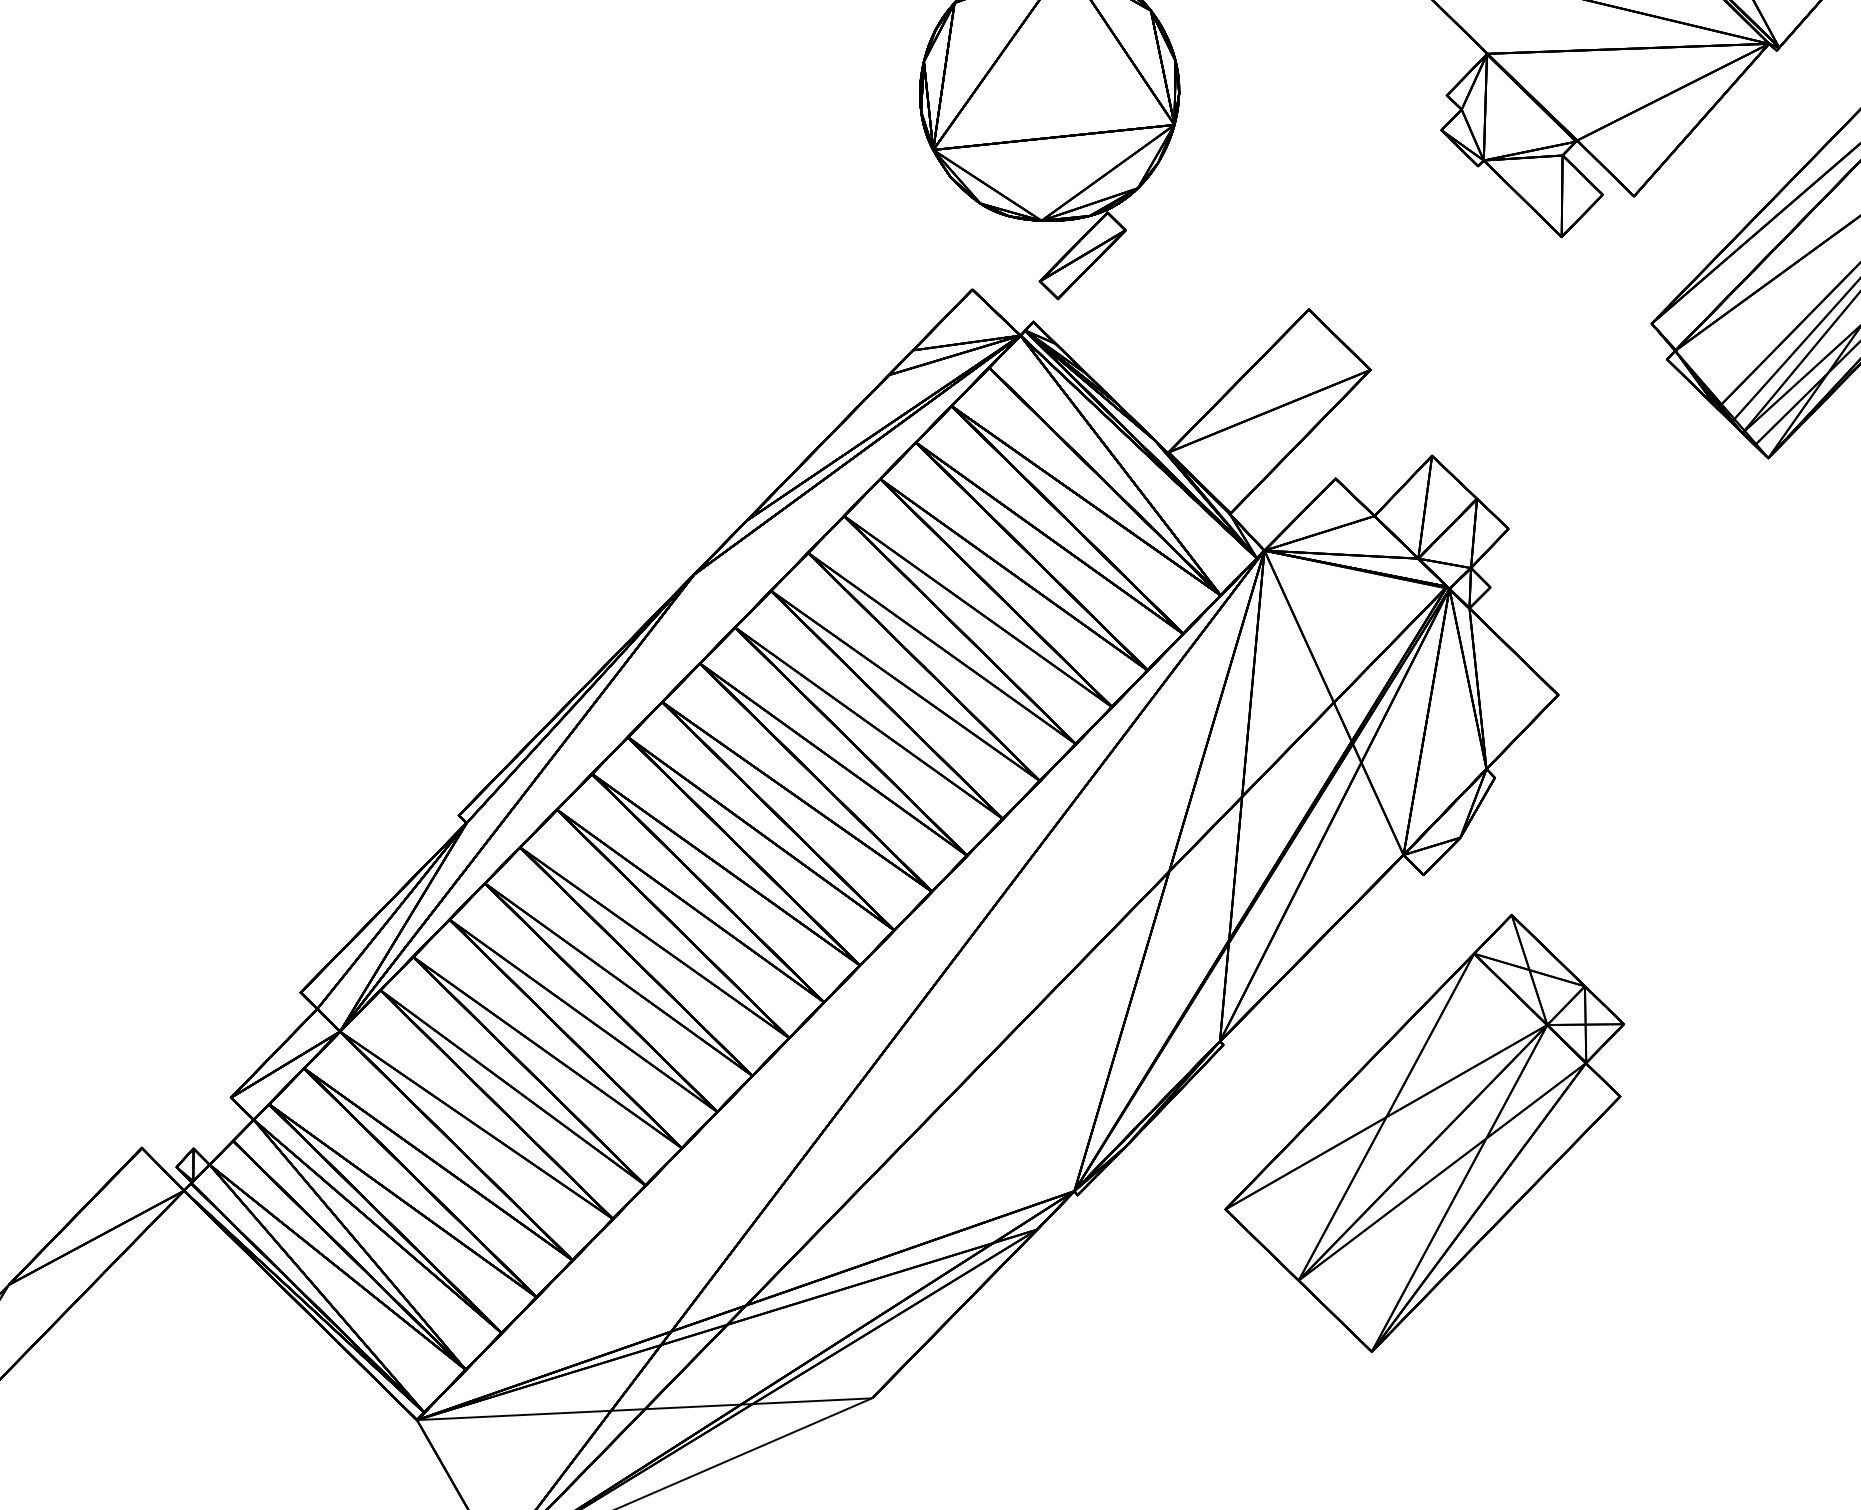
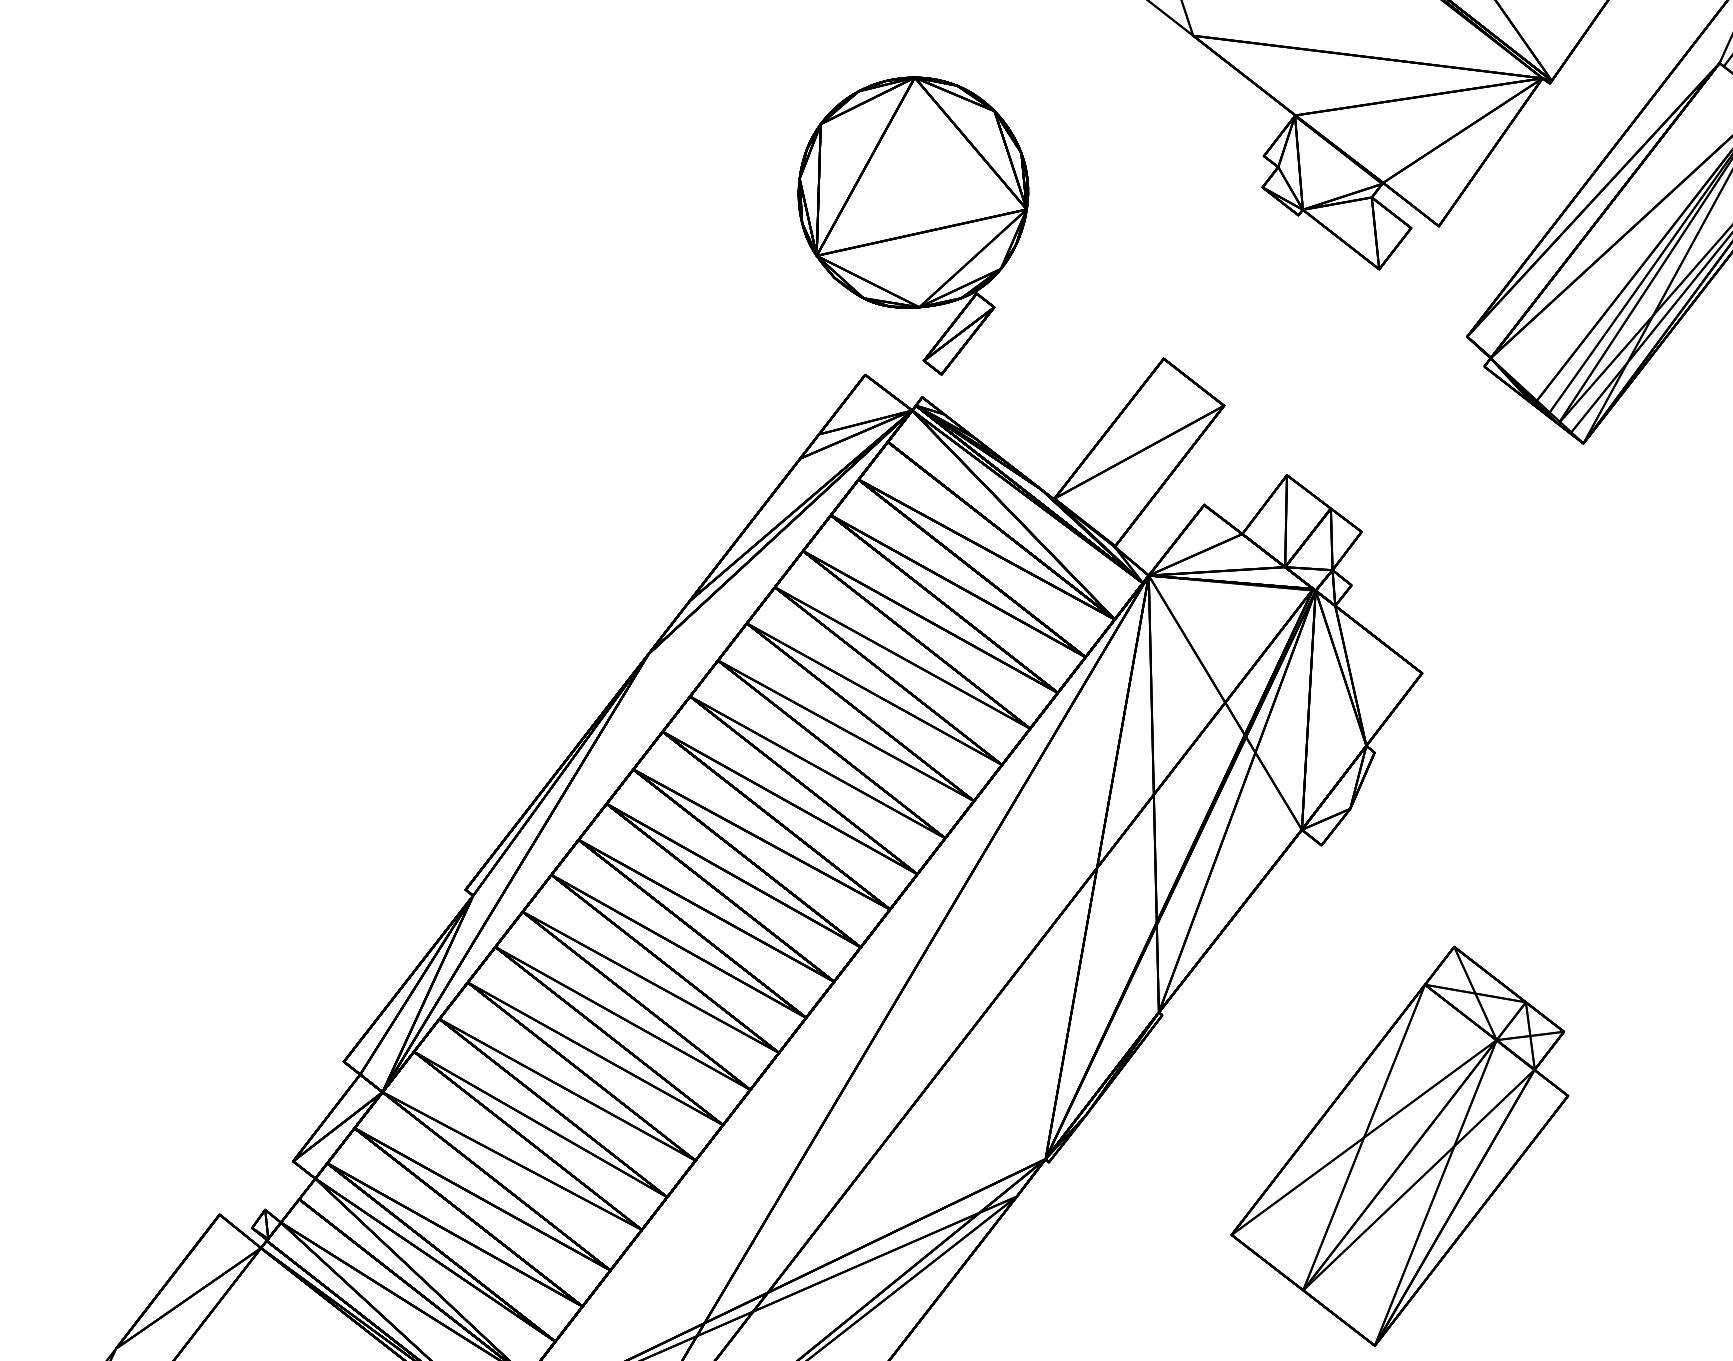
part: (1425, 1130) -> (1399, 1145), moved

